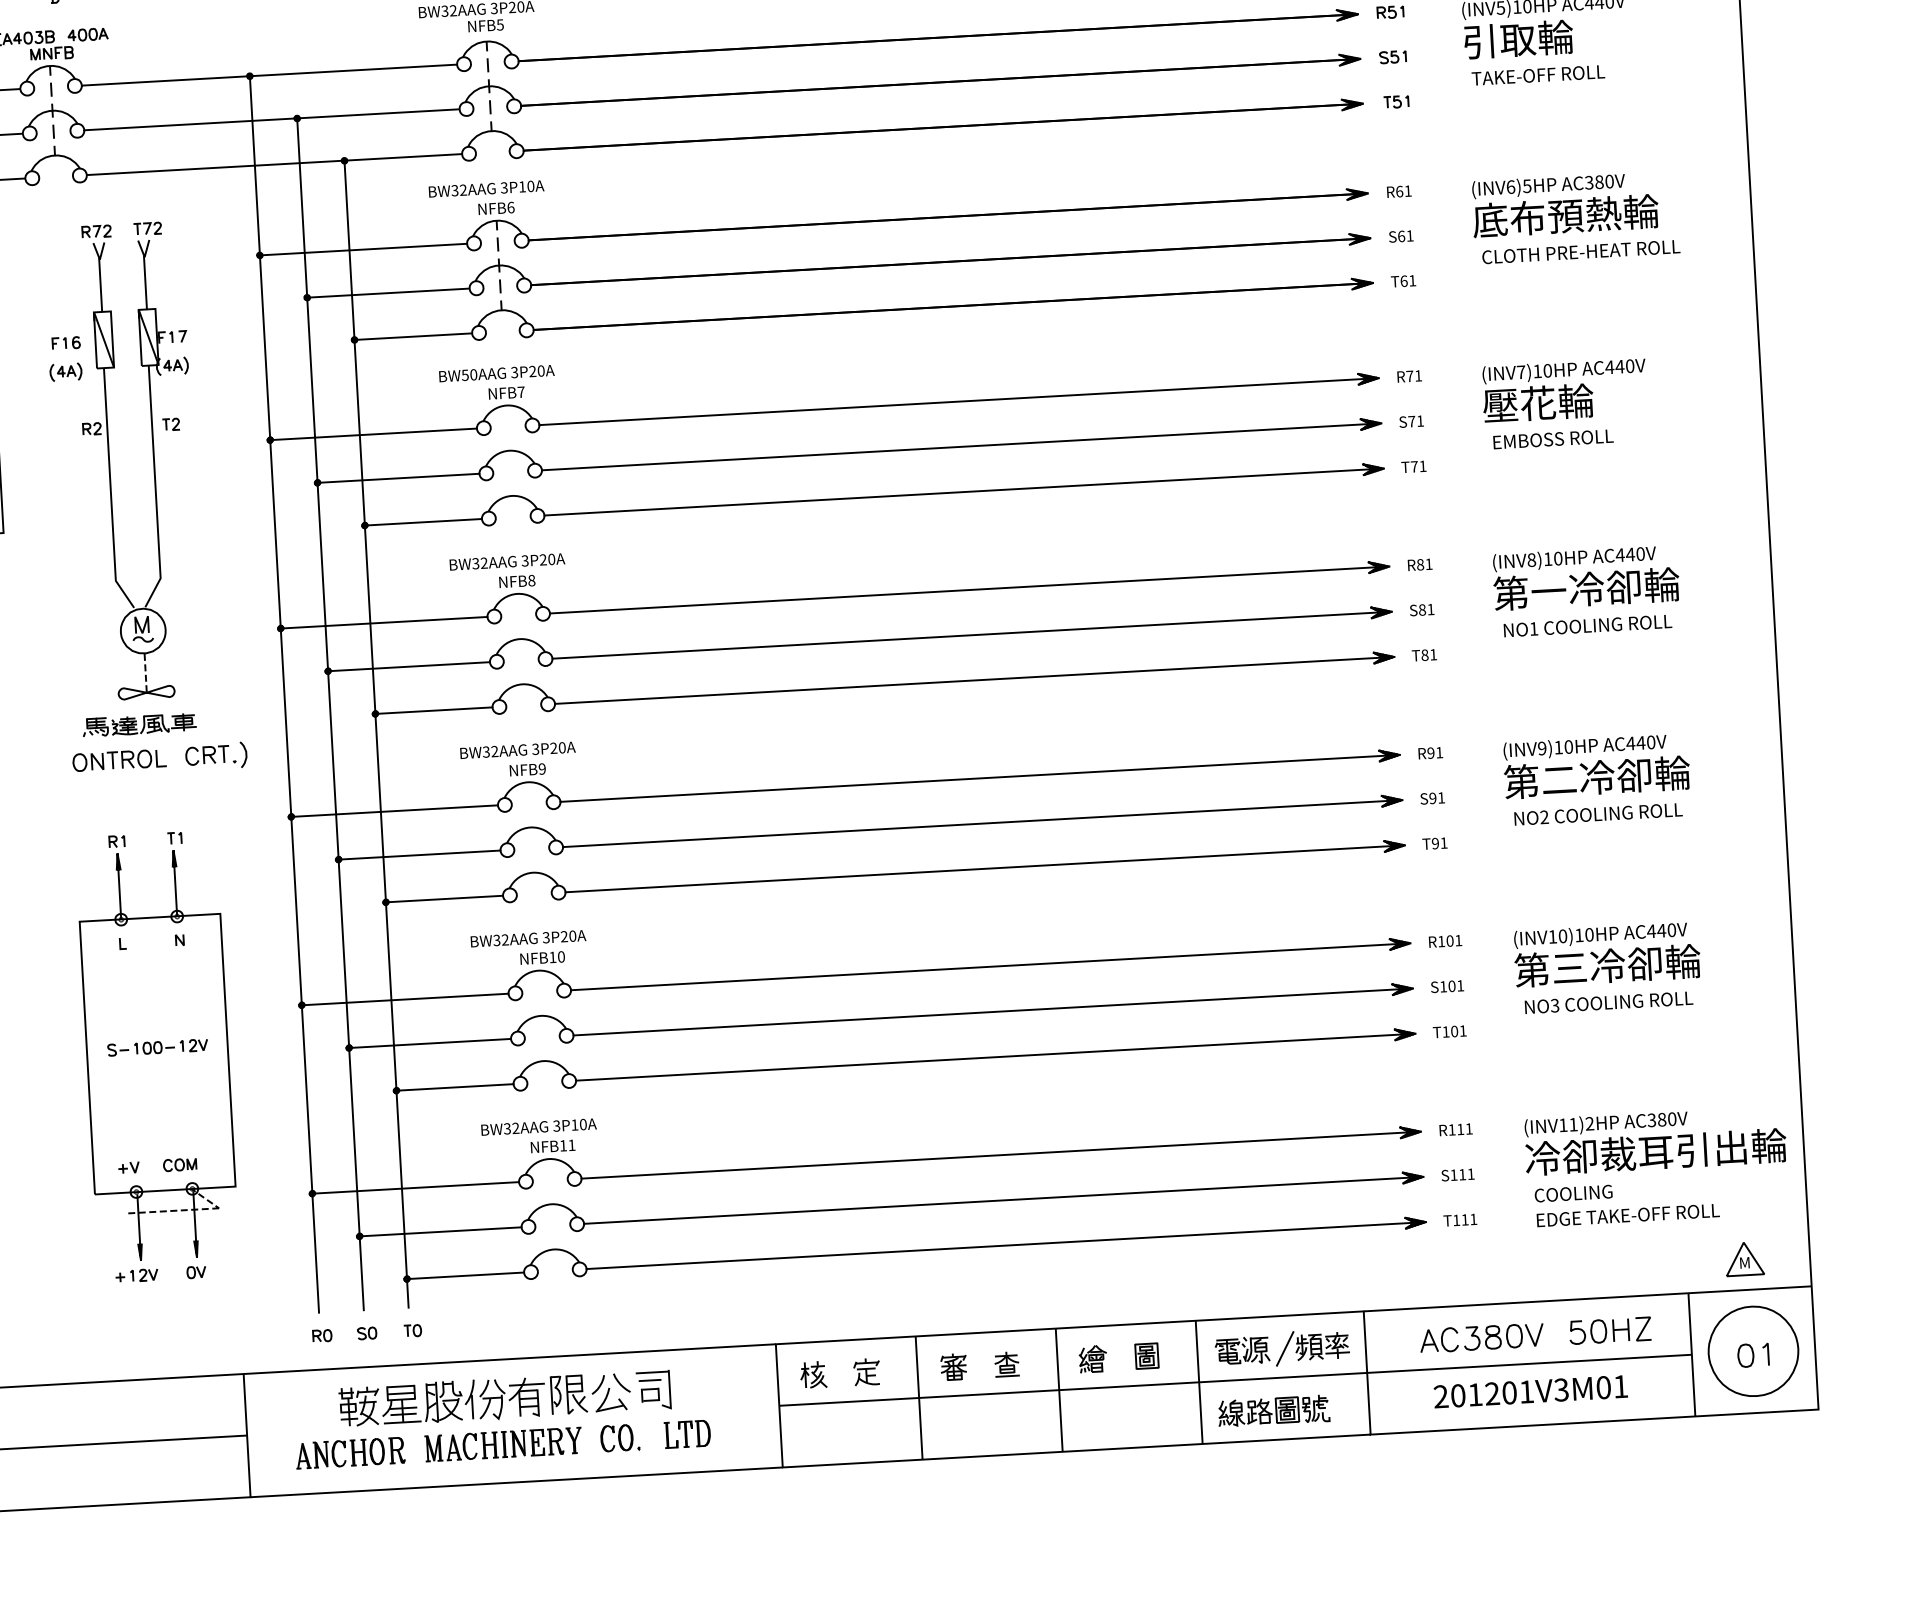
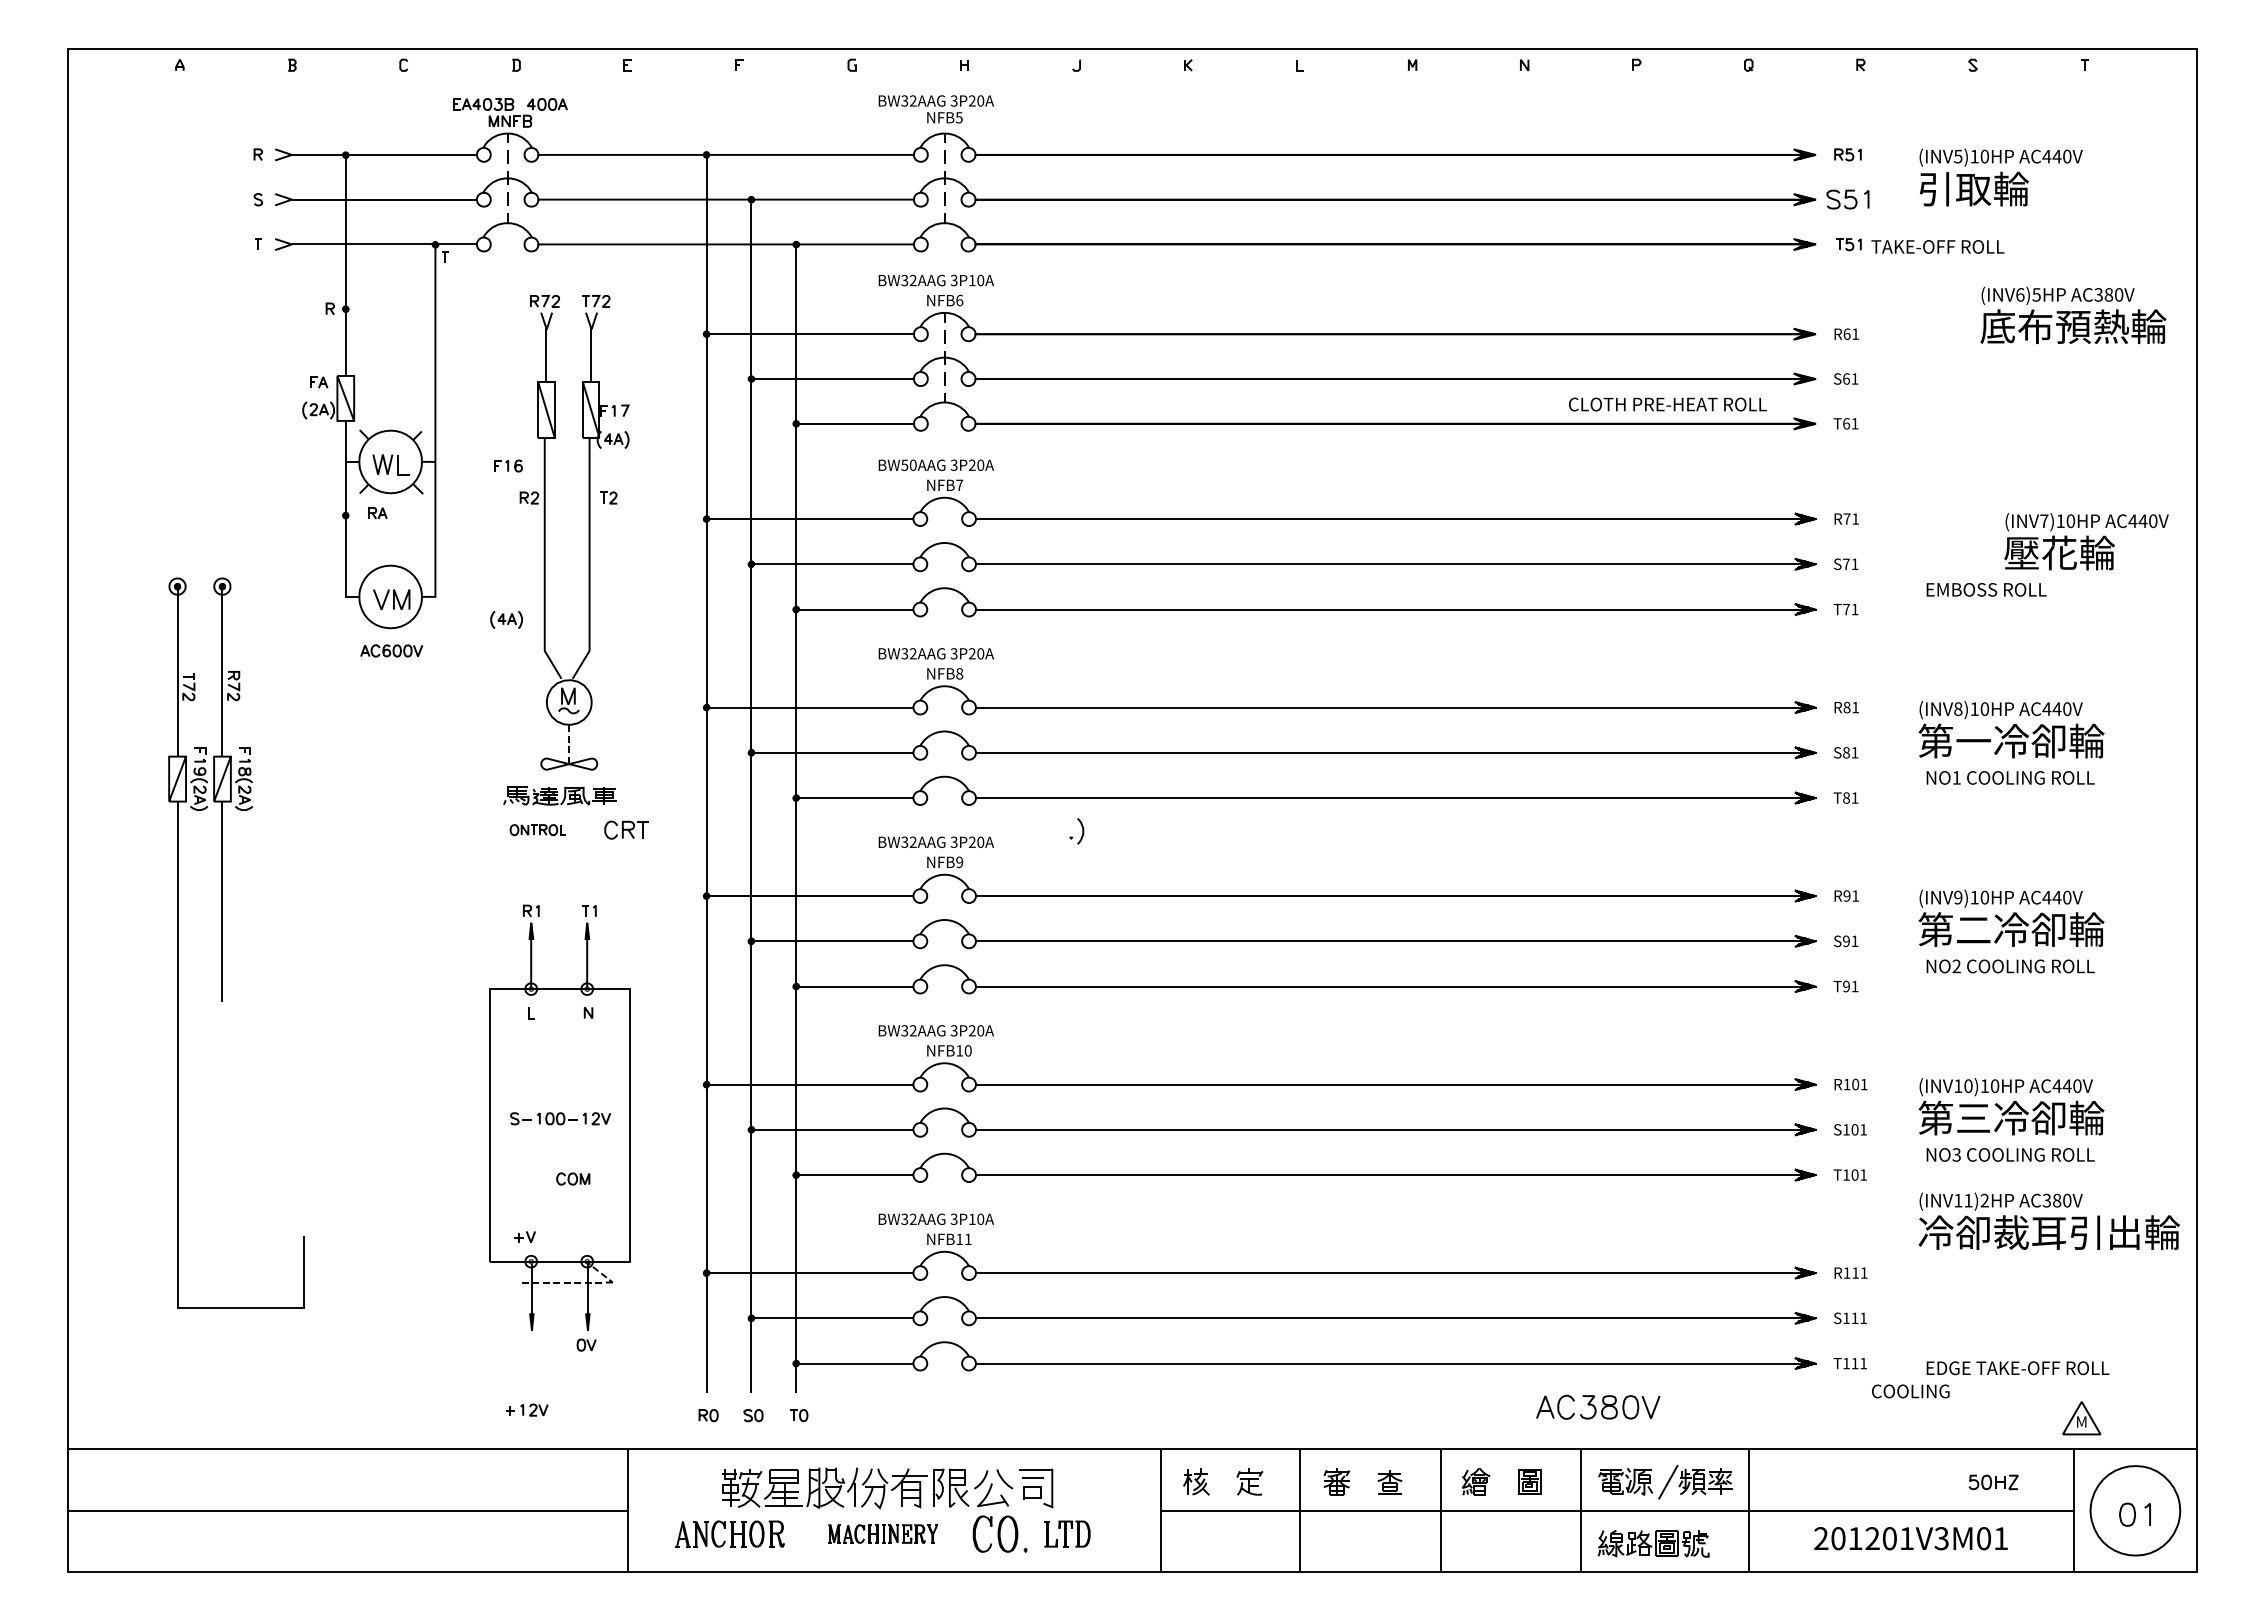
part: (1392, 57) -> (1847, 199), size x1.6
text: (1537, 74) -> (1937, 246), moved
text: (1565, 203) -> (2073, 314), moved
text: (1580, 252) -> (1667, 404), moved
part: (66, 342) -> (508, 465), moved
part: (65, 371) -> (506, 619), moved
text: (1564, 390) -> (2086, 541), moved
part: (239, 755) -> (1076, 831), moved
part: (118, 759) -> (537, 829), size x0.6
text: (1654, 1140) -> (2048, 1220), moved
part: (180, 1164) -> (573, 1178), moved
text: (1573, 1193) -> (1910, 1391), moved
part: (1744, 1259) -> (2081, 1418), moved
part: (137, 1275) -> (527, 1409), moved
part: (1610, 1331) -> (1993, 1482), size x0.6
part: (1482, 1337) -> (1598, 1406), moved
part: (619, 1437) -> (999, 1533), size x1.4
part: (502, 1444) -> (882, 1533), size x0.7

